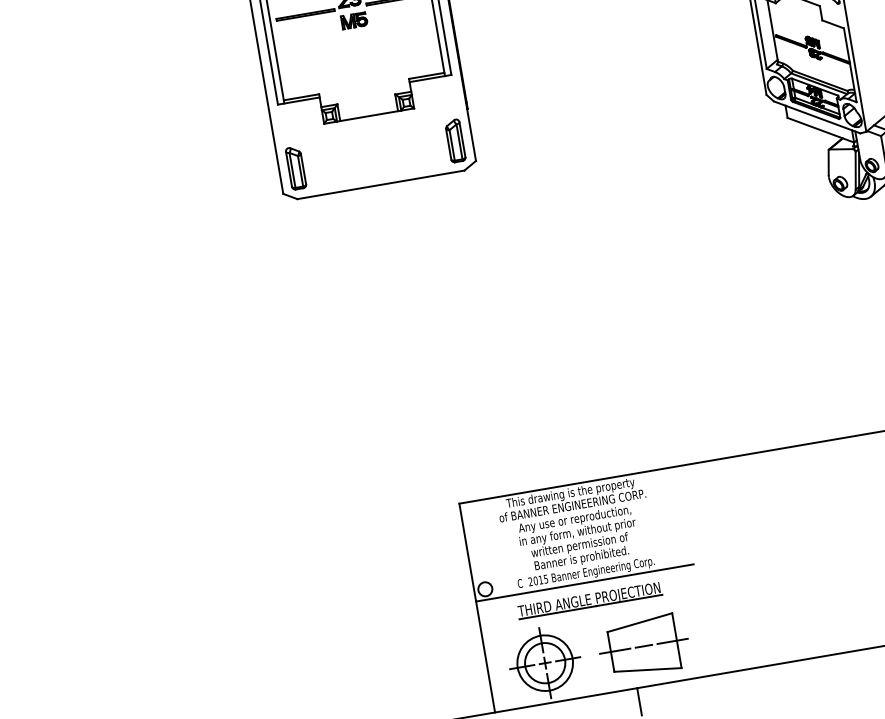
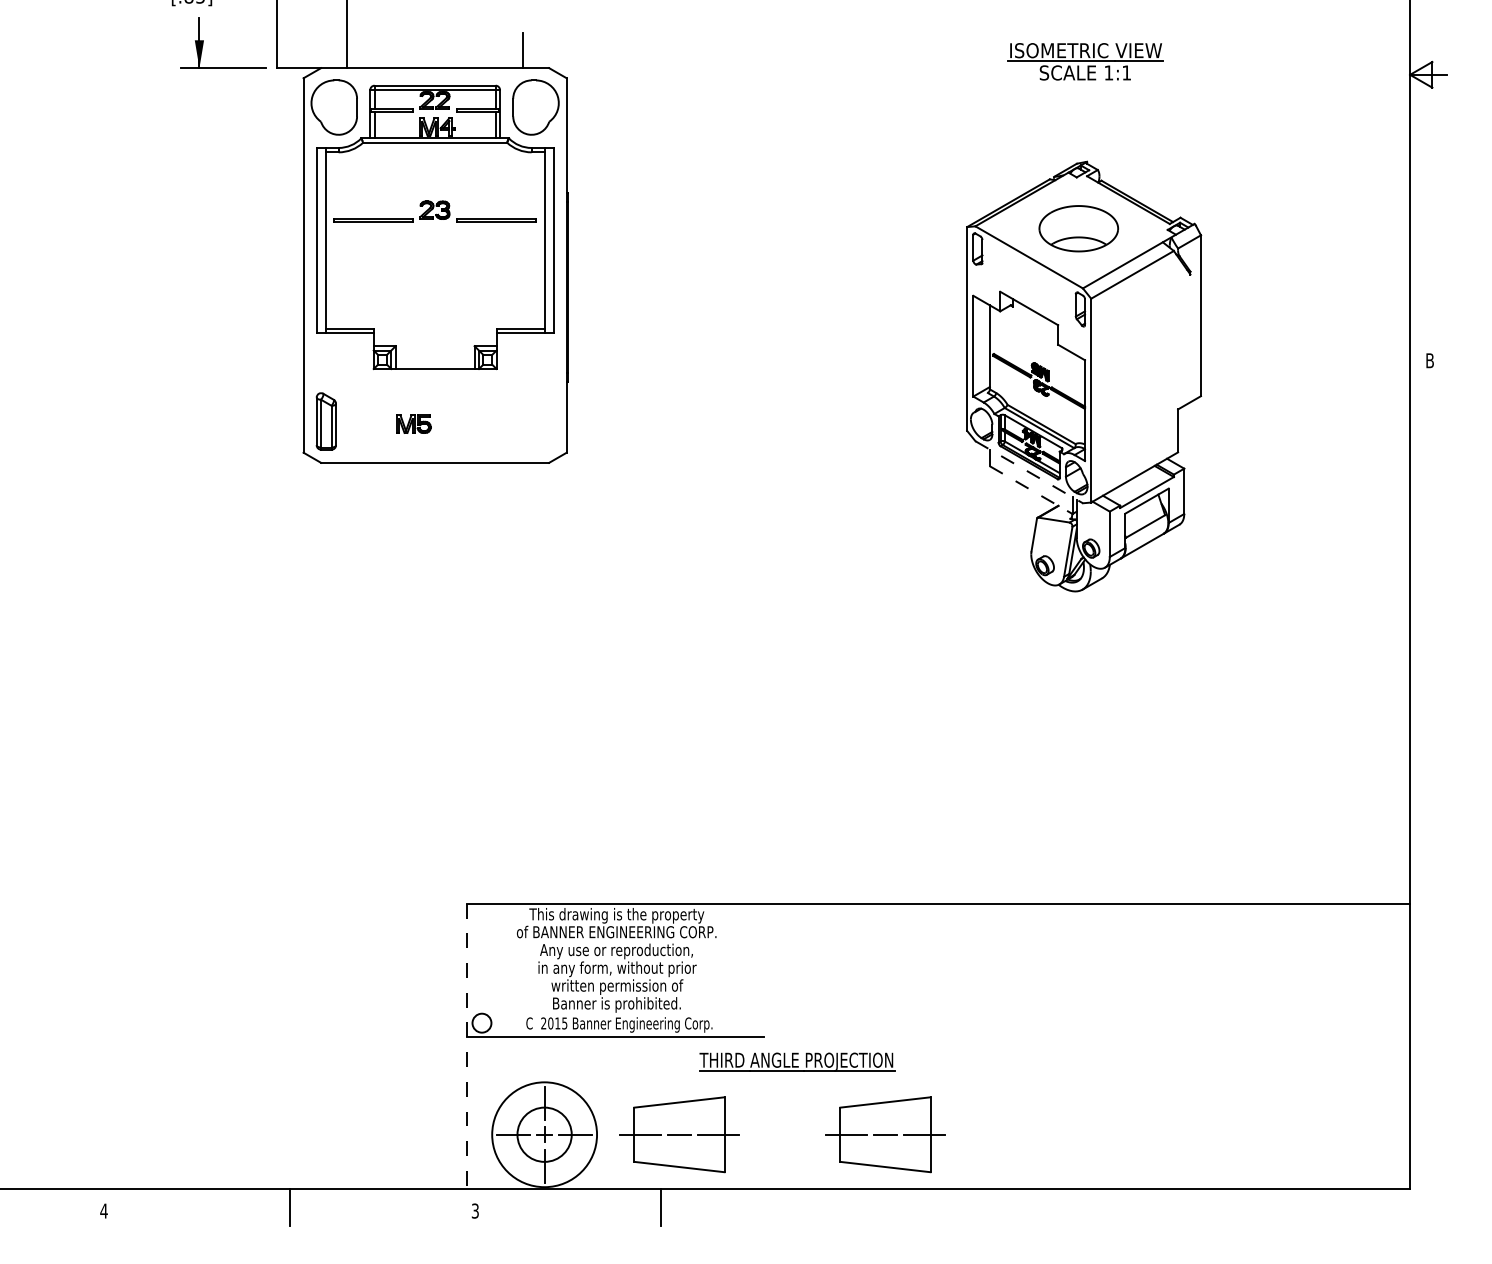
part: (353, 20) -> (413, 423), moved
line: (817, 117) -> (1029, 472), solid -> dashed
line: (821, 130) -> (1031, 490), solid -> dashed
part: (455, 141) -> (543, 421), removed
part: (590, 600) -> (797, 1061), moved
line: (476, 608) -> (466, 1046), solid -> dashed
part: (794, 620) -> (885, 1134), added
circle: (545, 663) -> (544, 1134), size x1.4

